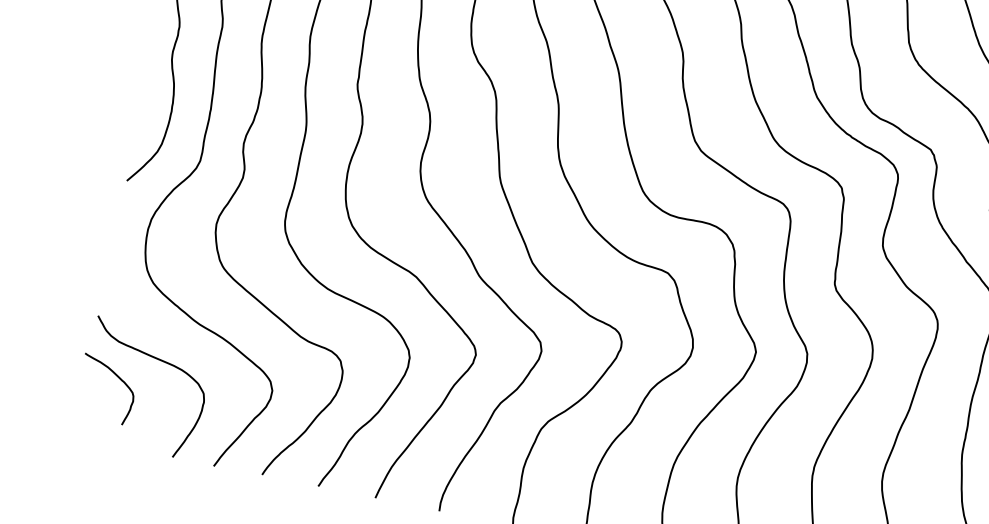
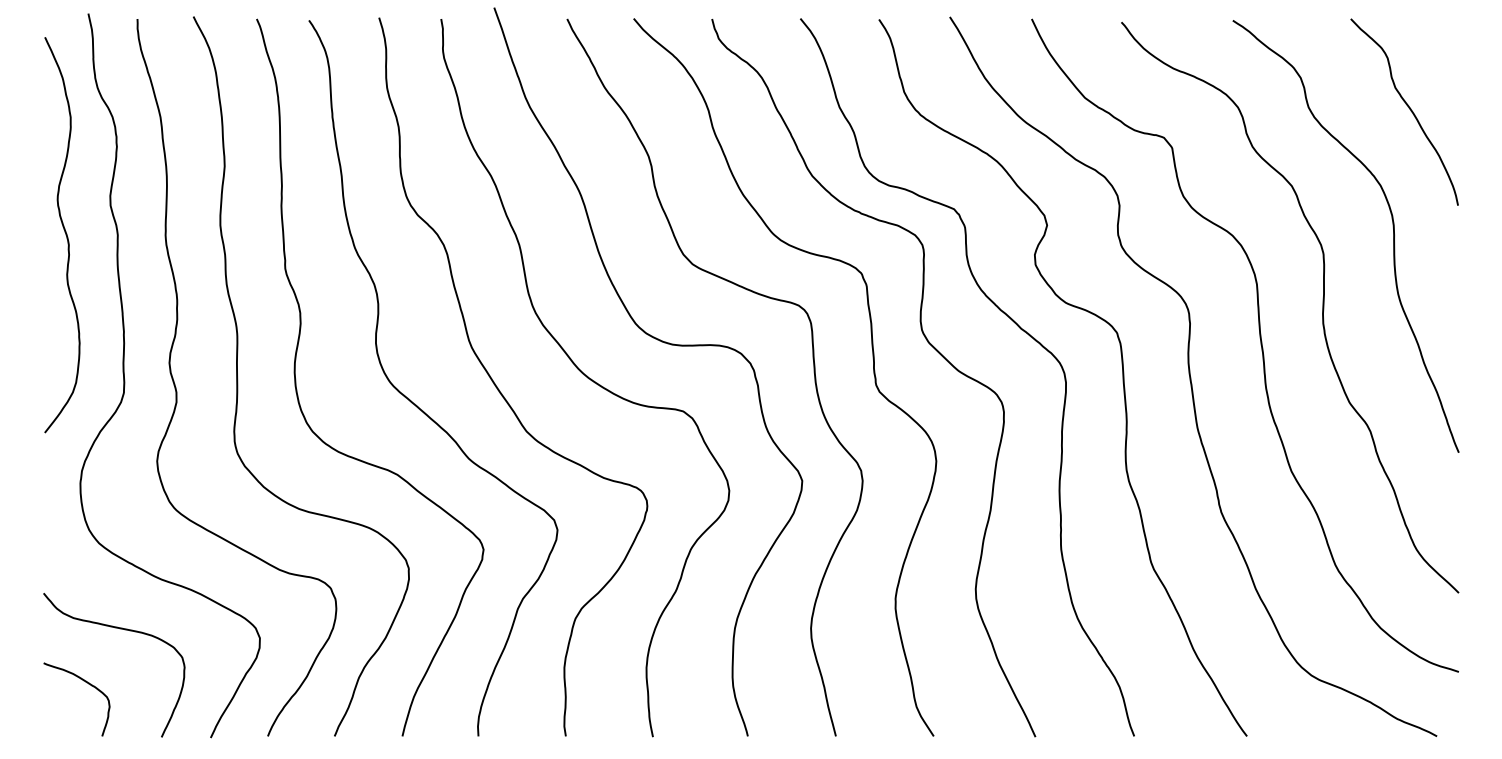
curve: (119, 378) -> (88, 684), moved

